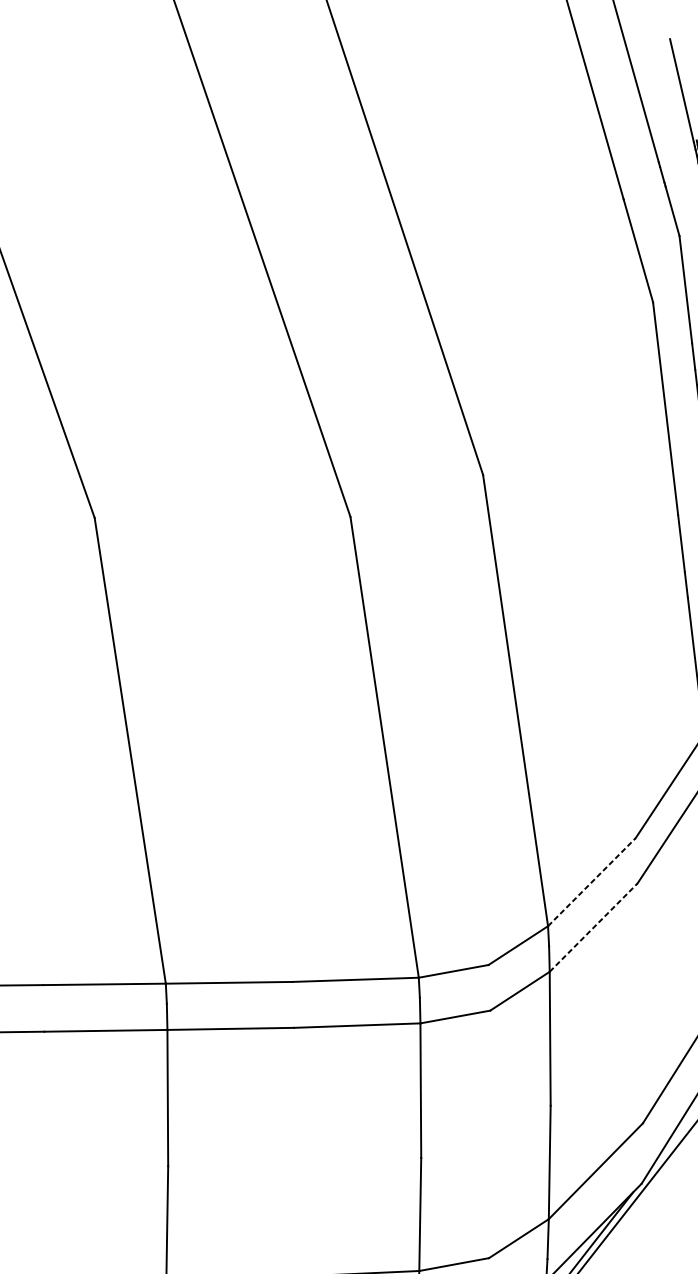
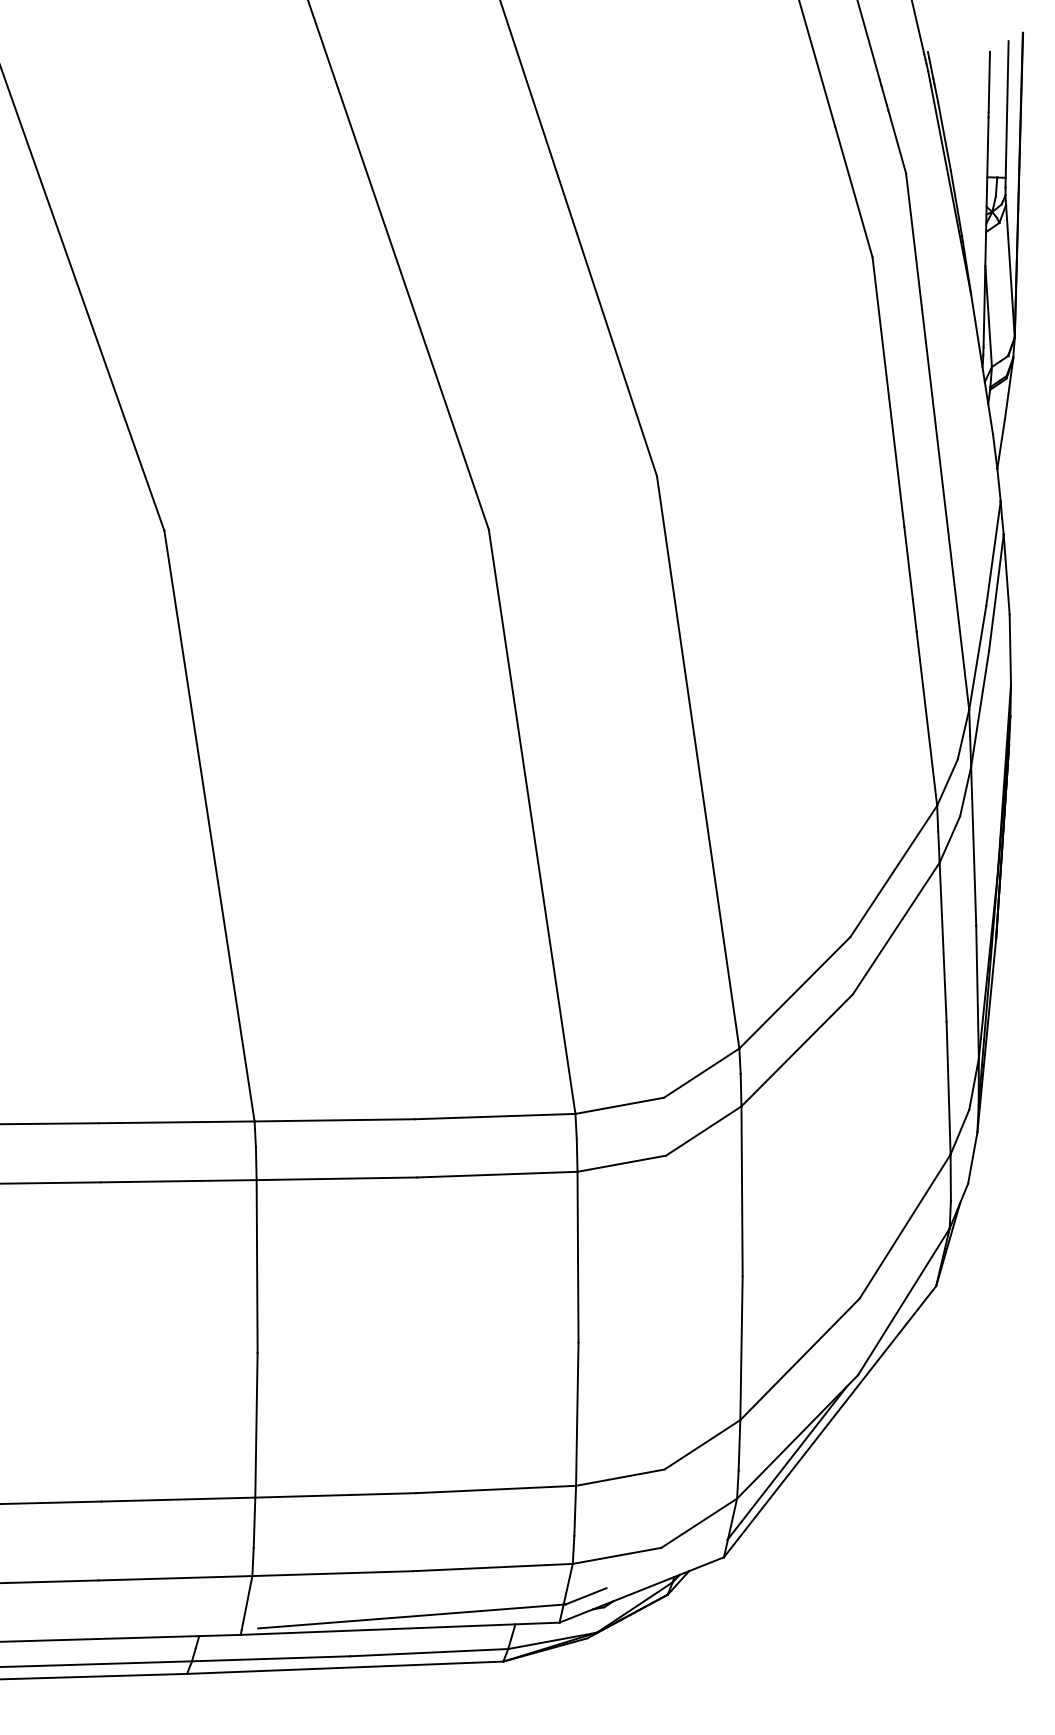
line: (591, 882) -> (794, 992), dashed -> solid
line: (593, 927) -> (797, 1050), dashed -> solid

